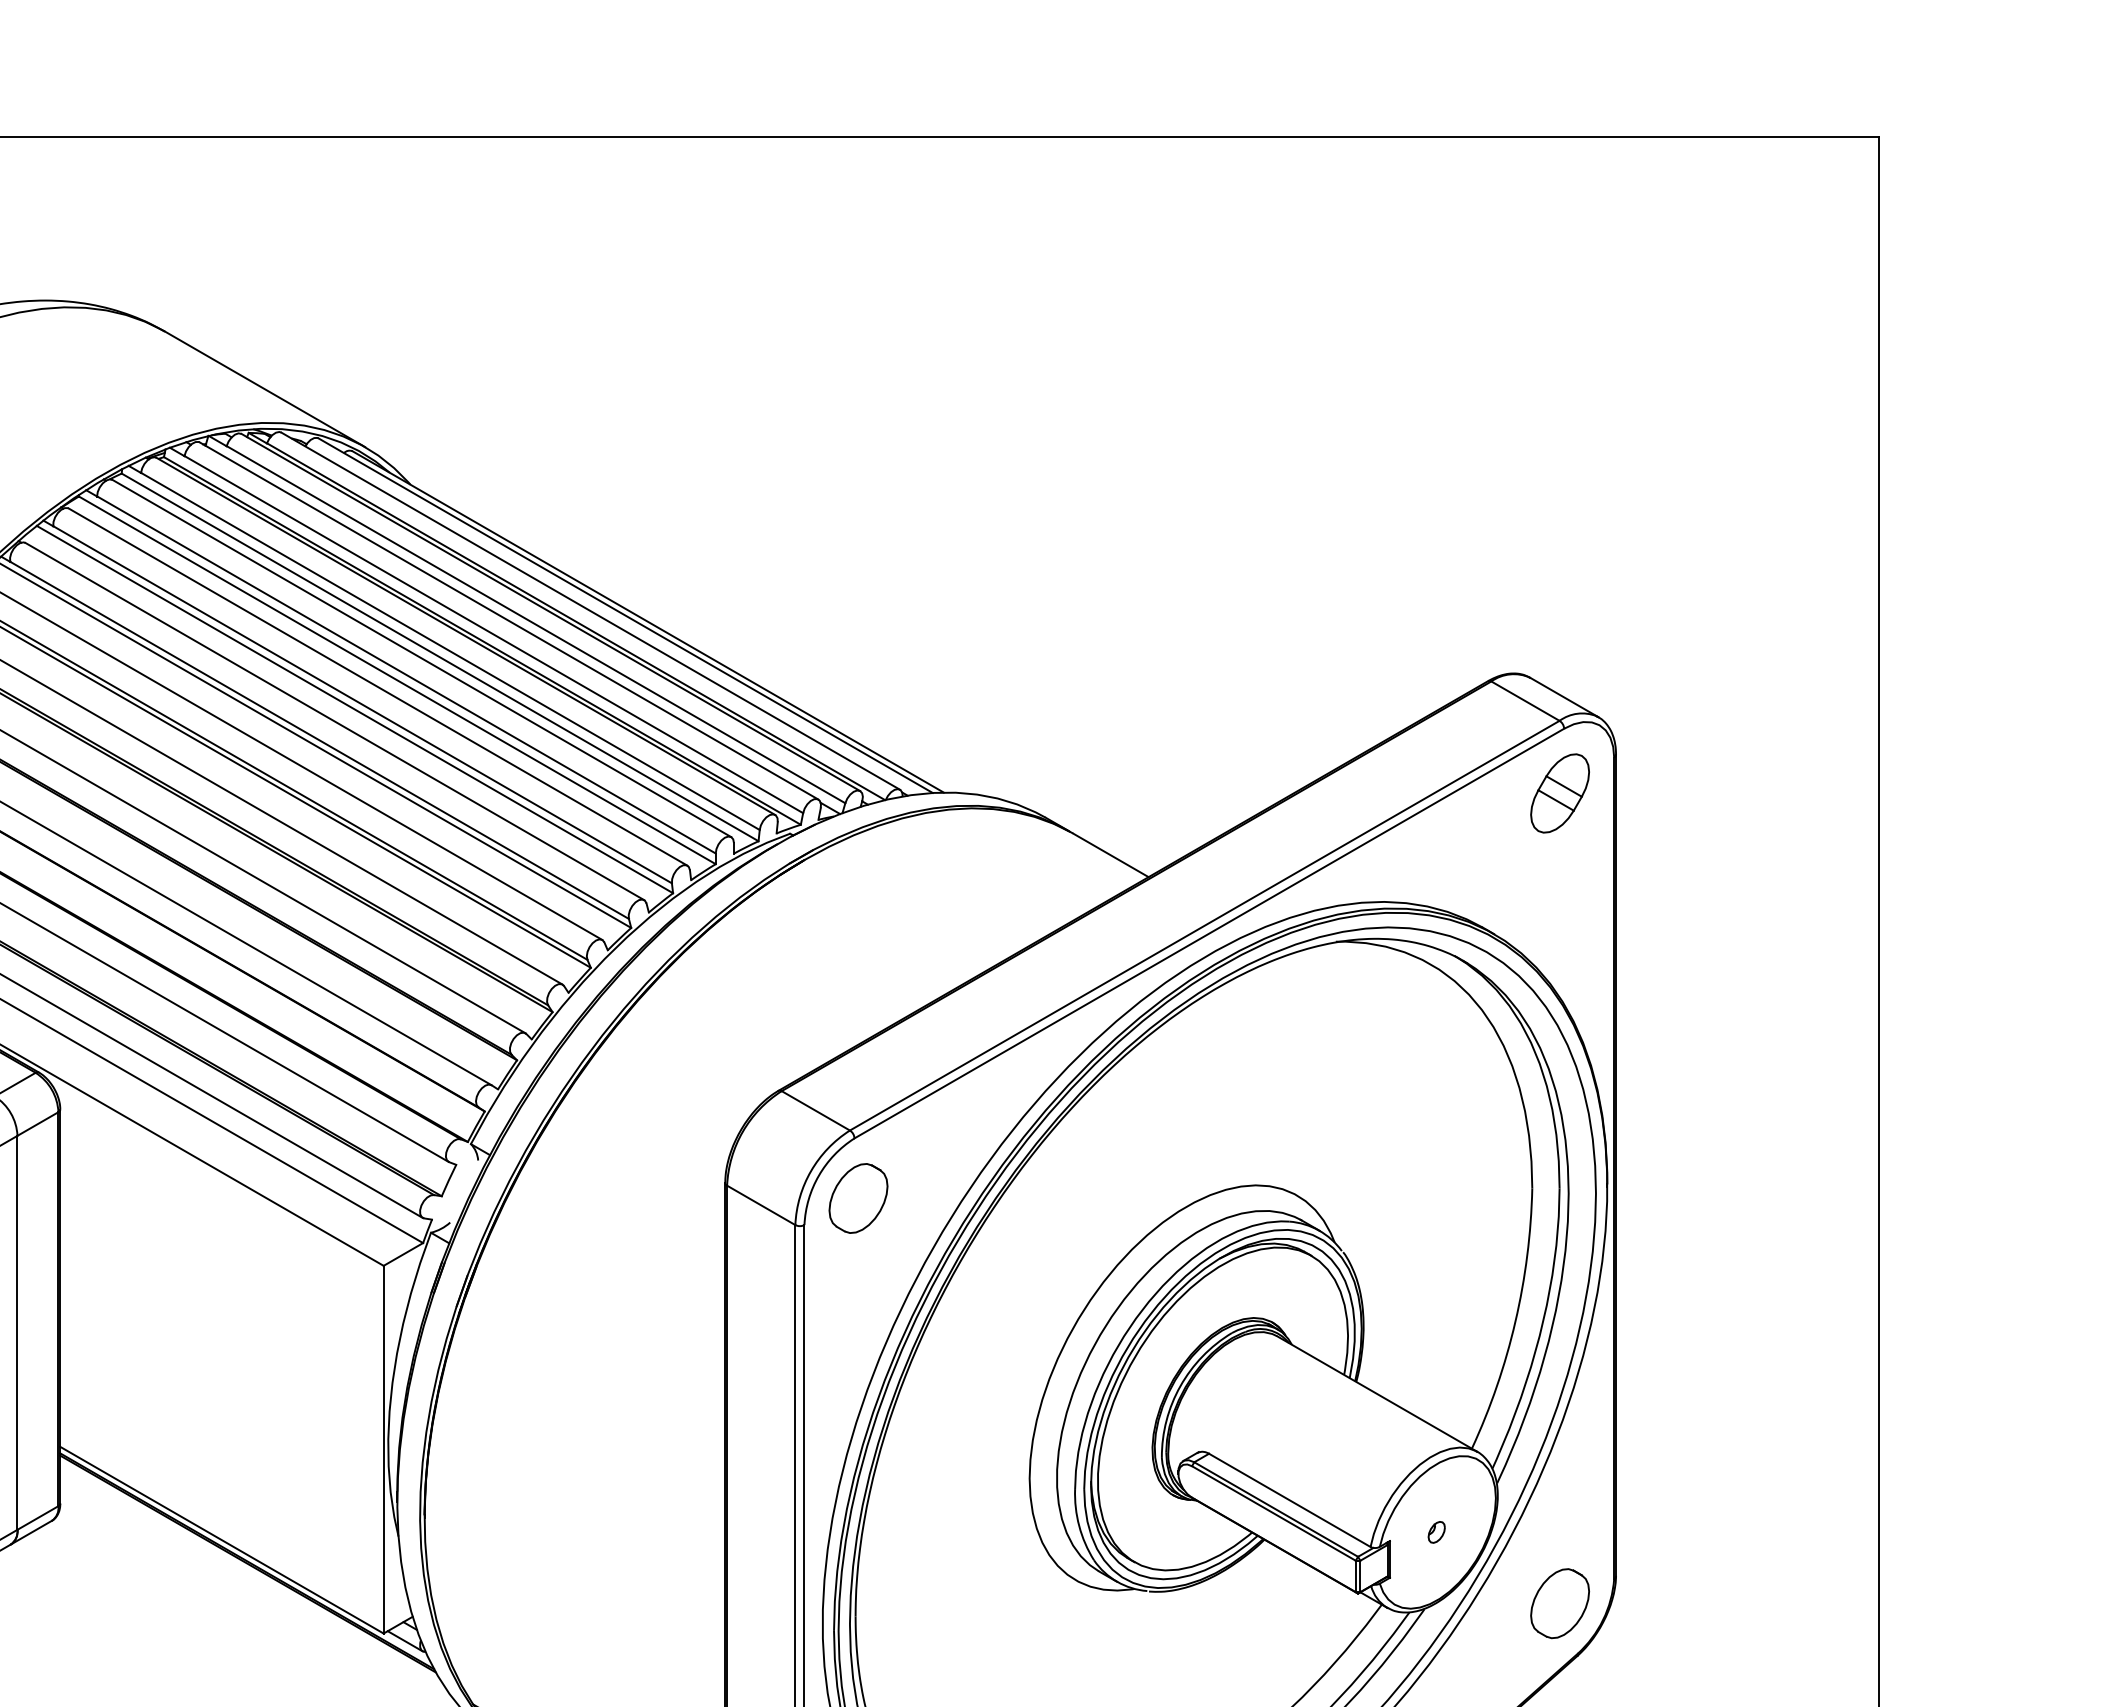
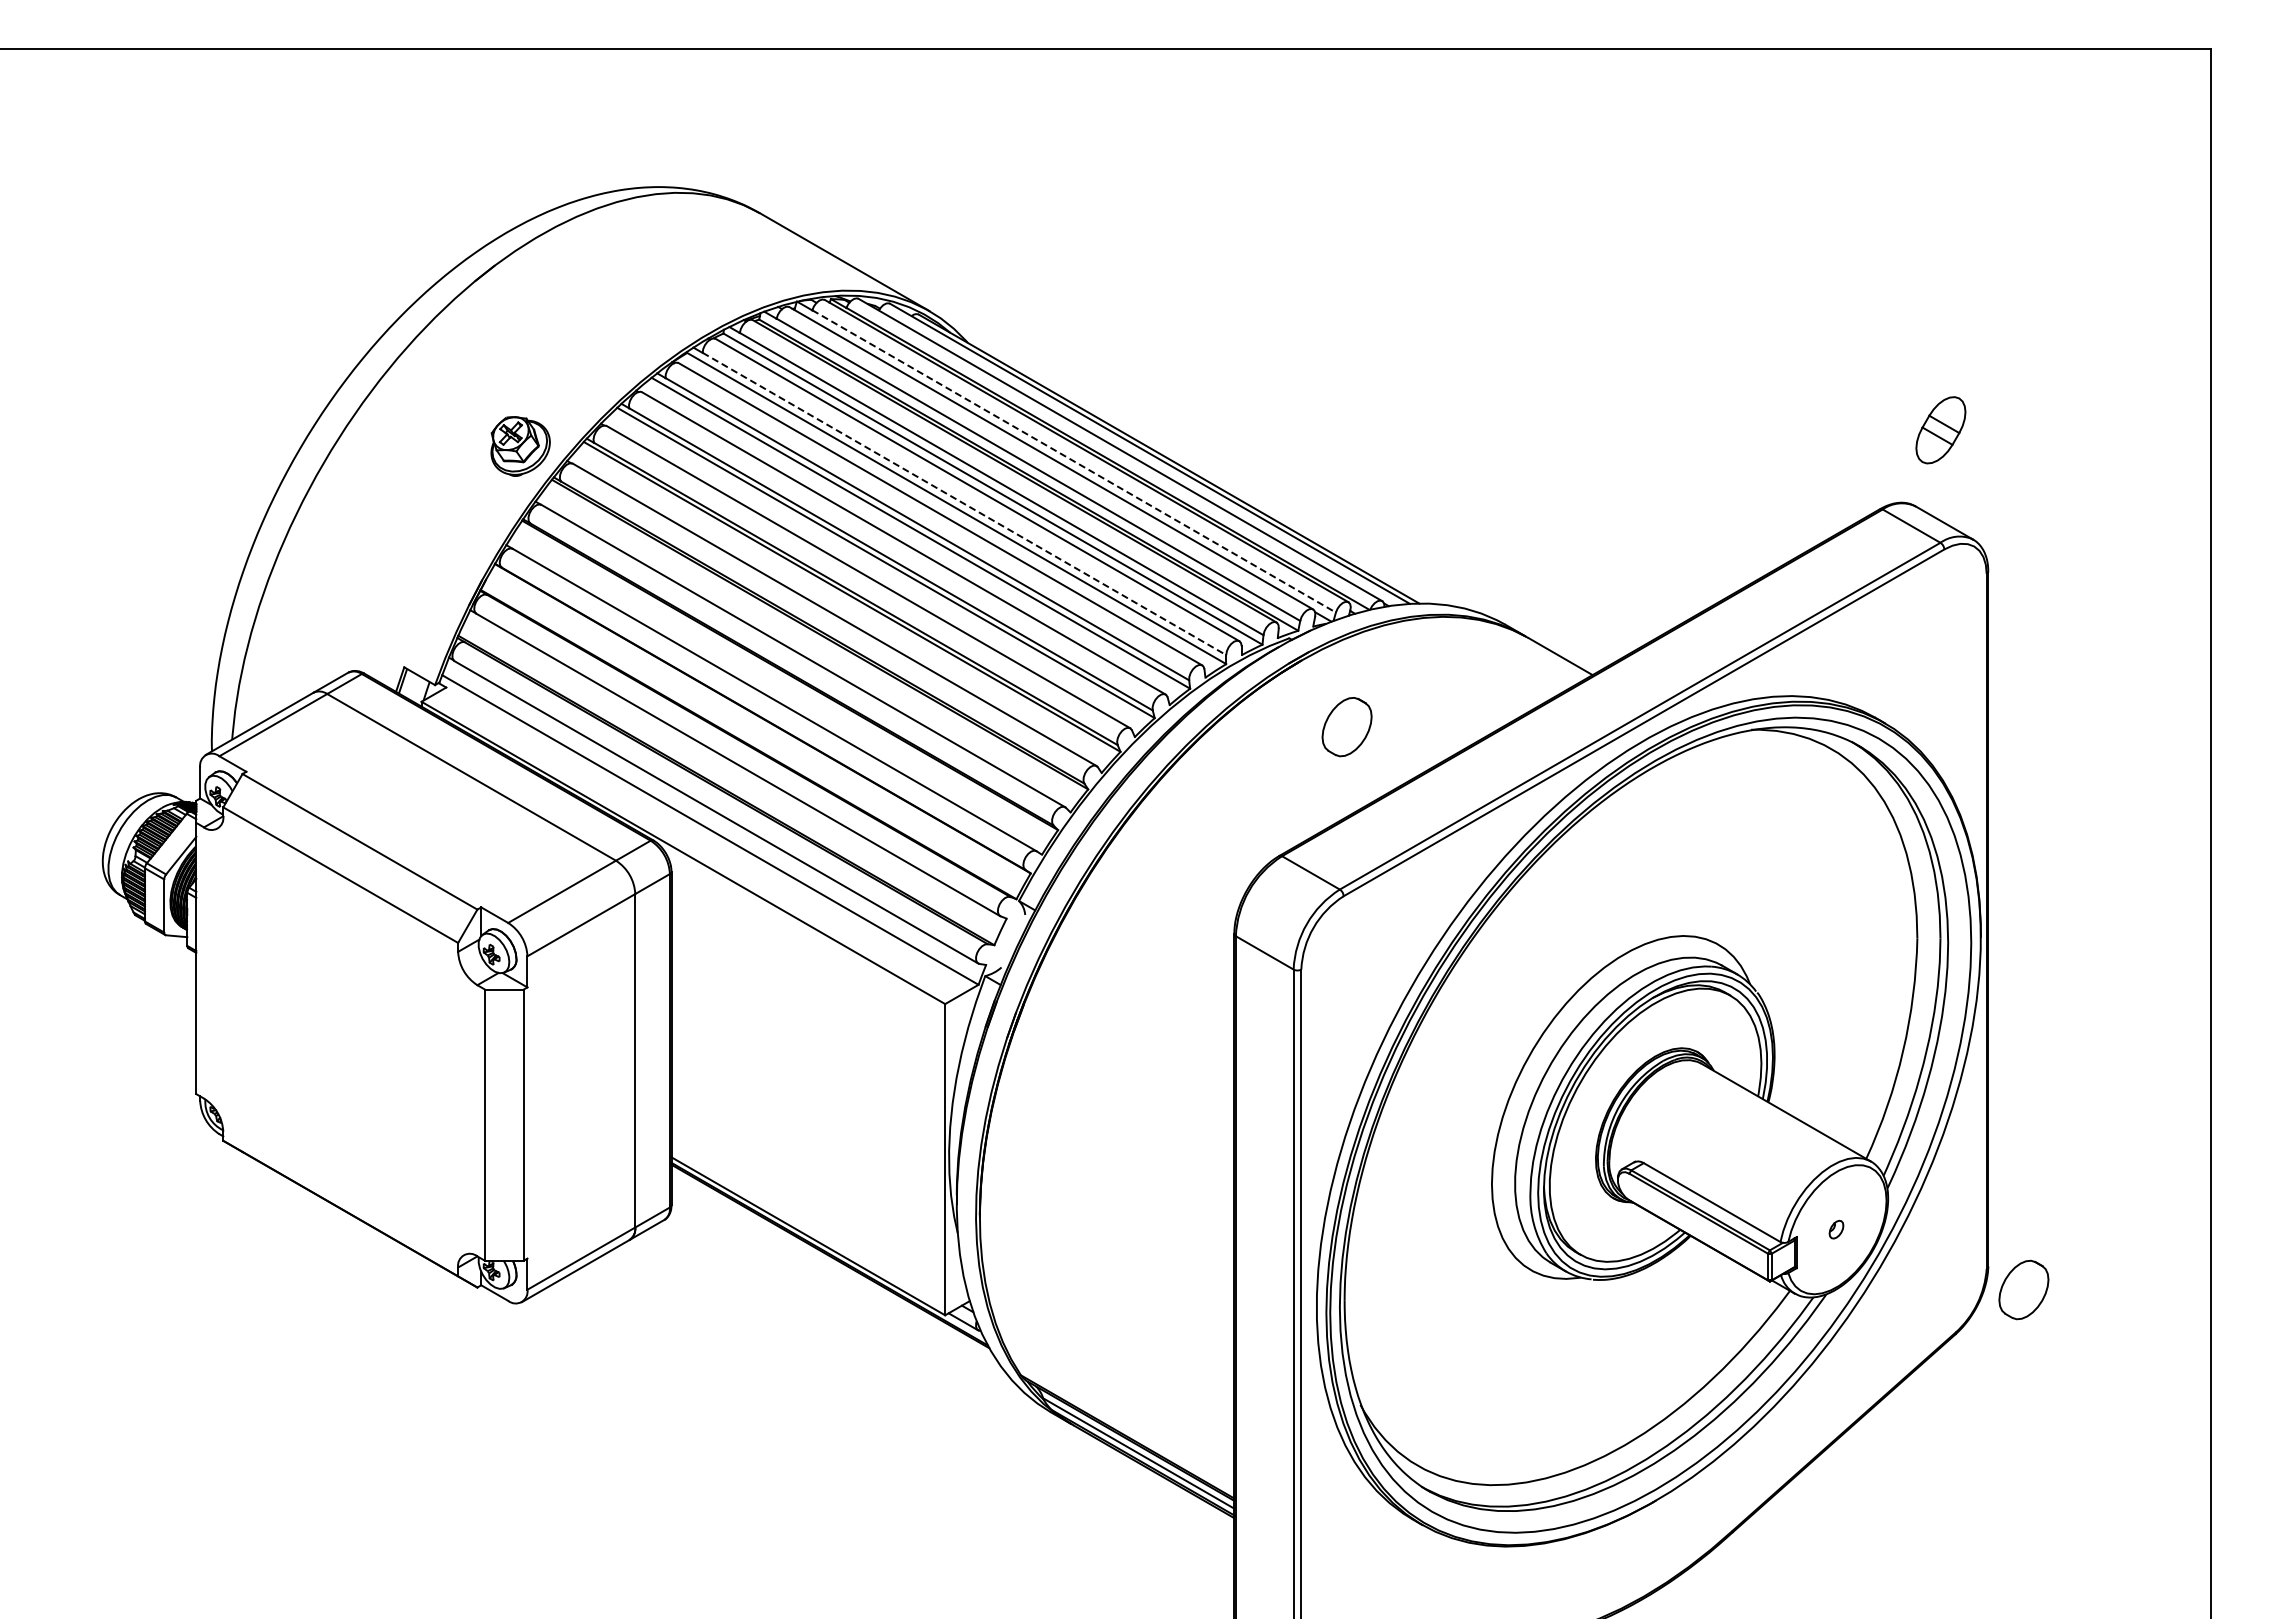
line: (536, 624) -> (1074, 461), solid -> dashed
line: (406, 675) -> (964, 504), solid -> dashed
part: (1559, 793) -> (1940, 430), moved
part: (857, 1198) -> (1346, 727), moved
part: (1559, 1603) -> (2023, 1289), moved

